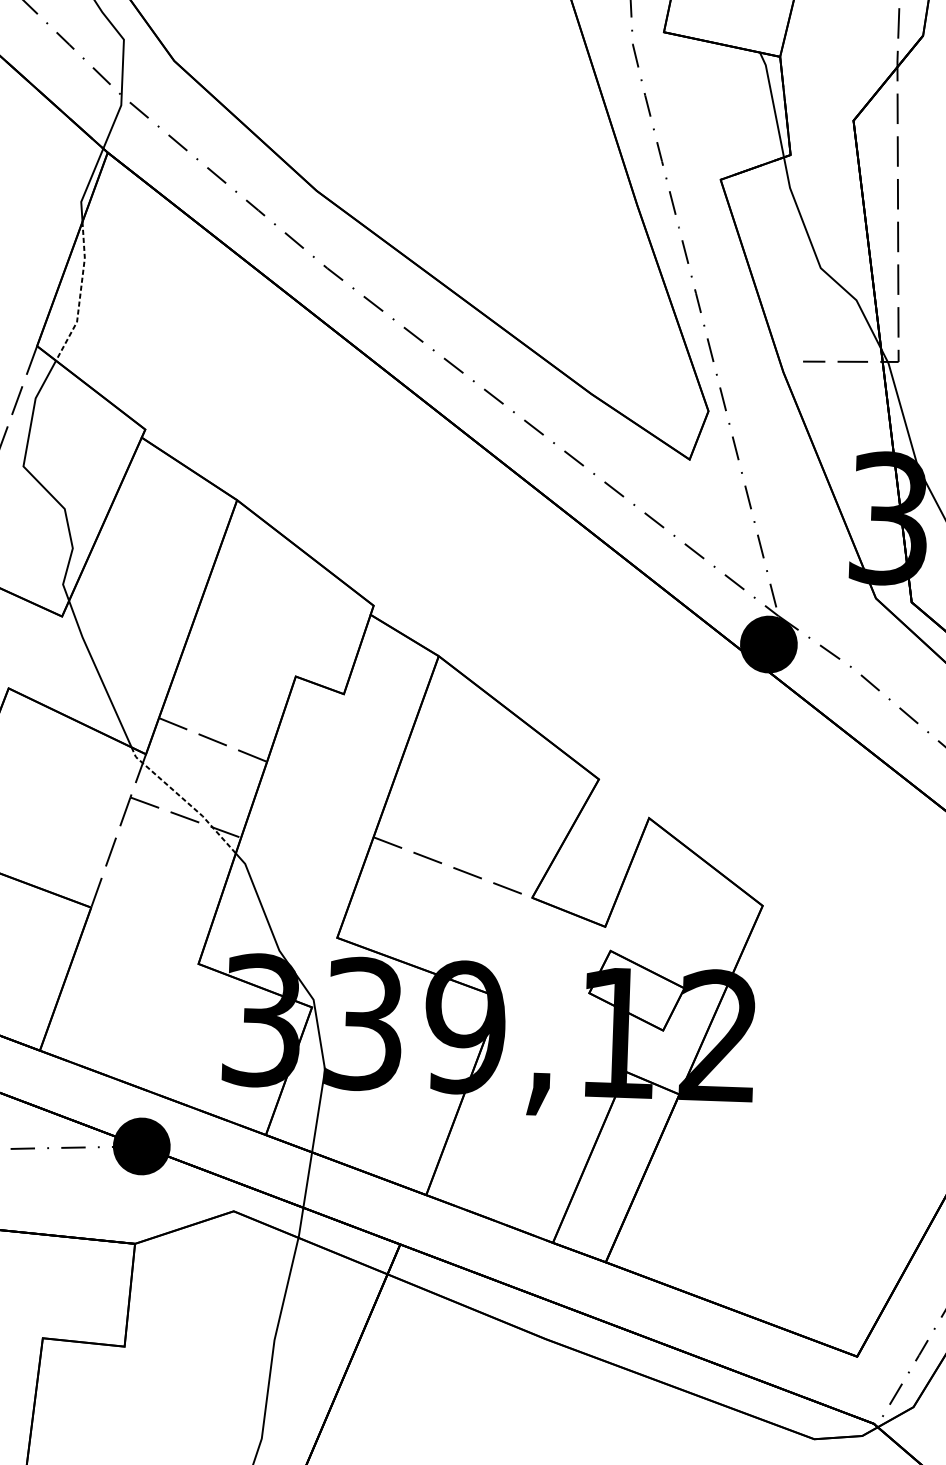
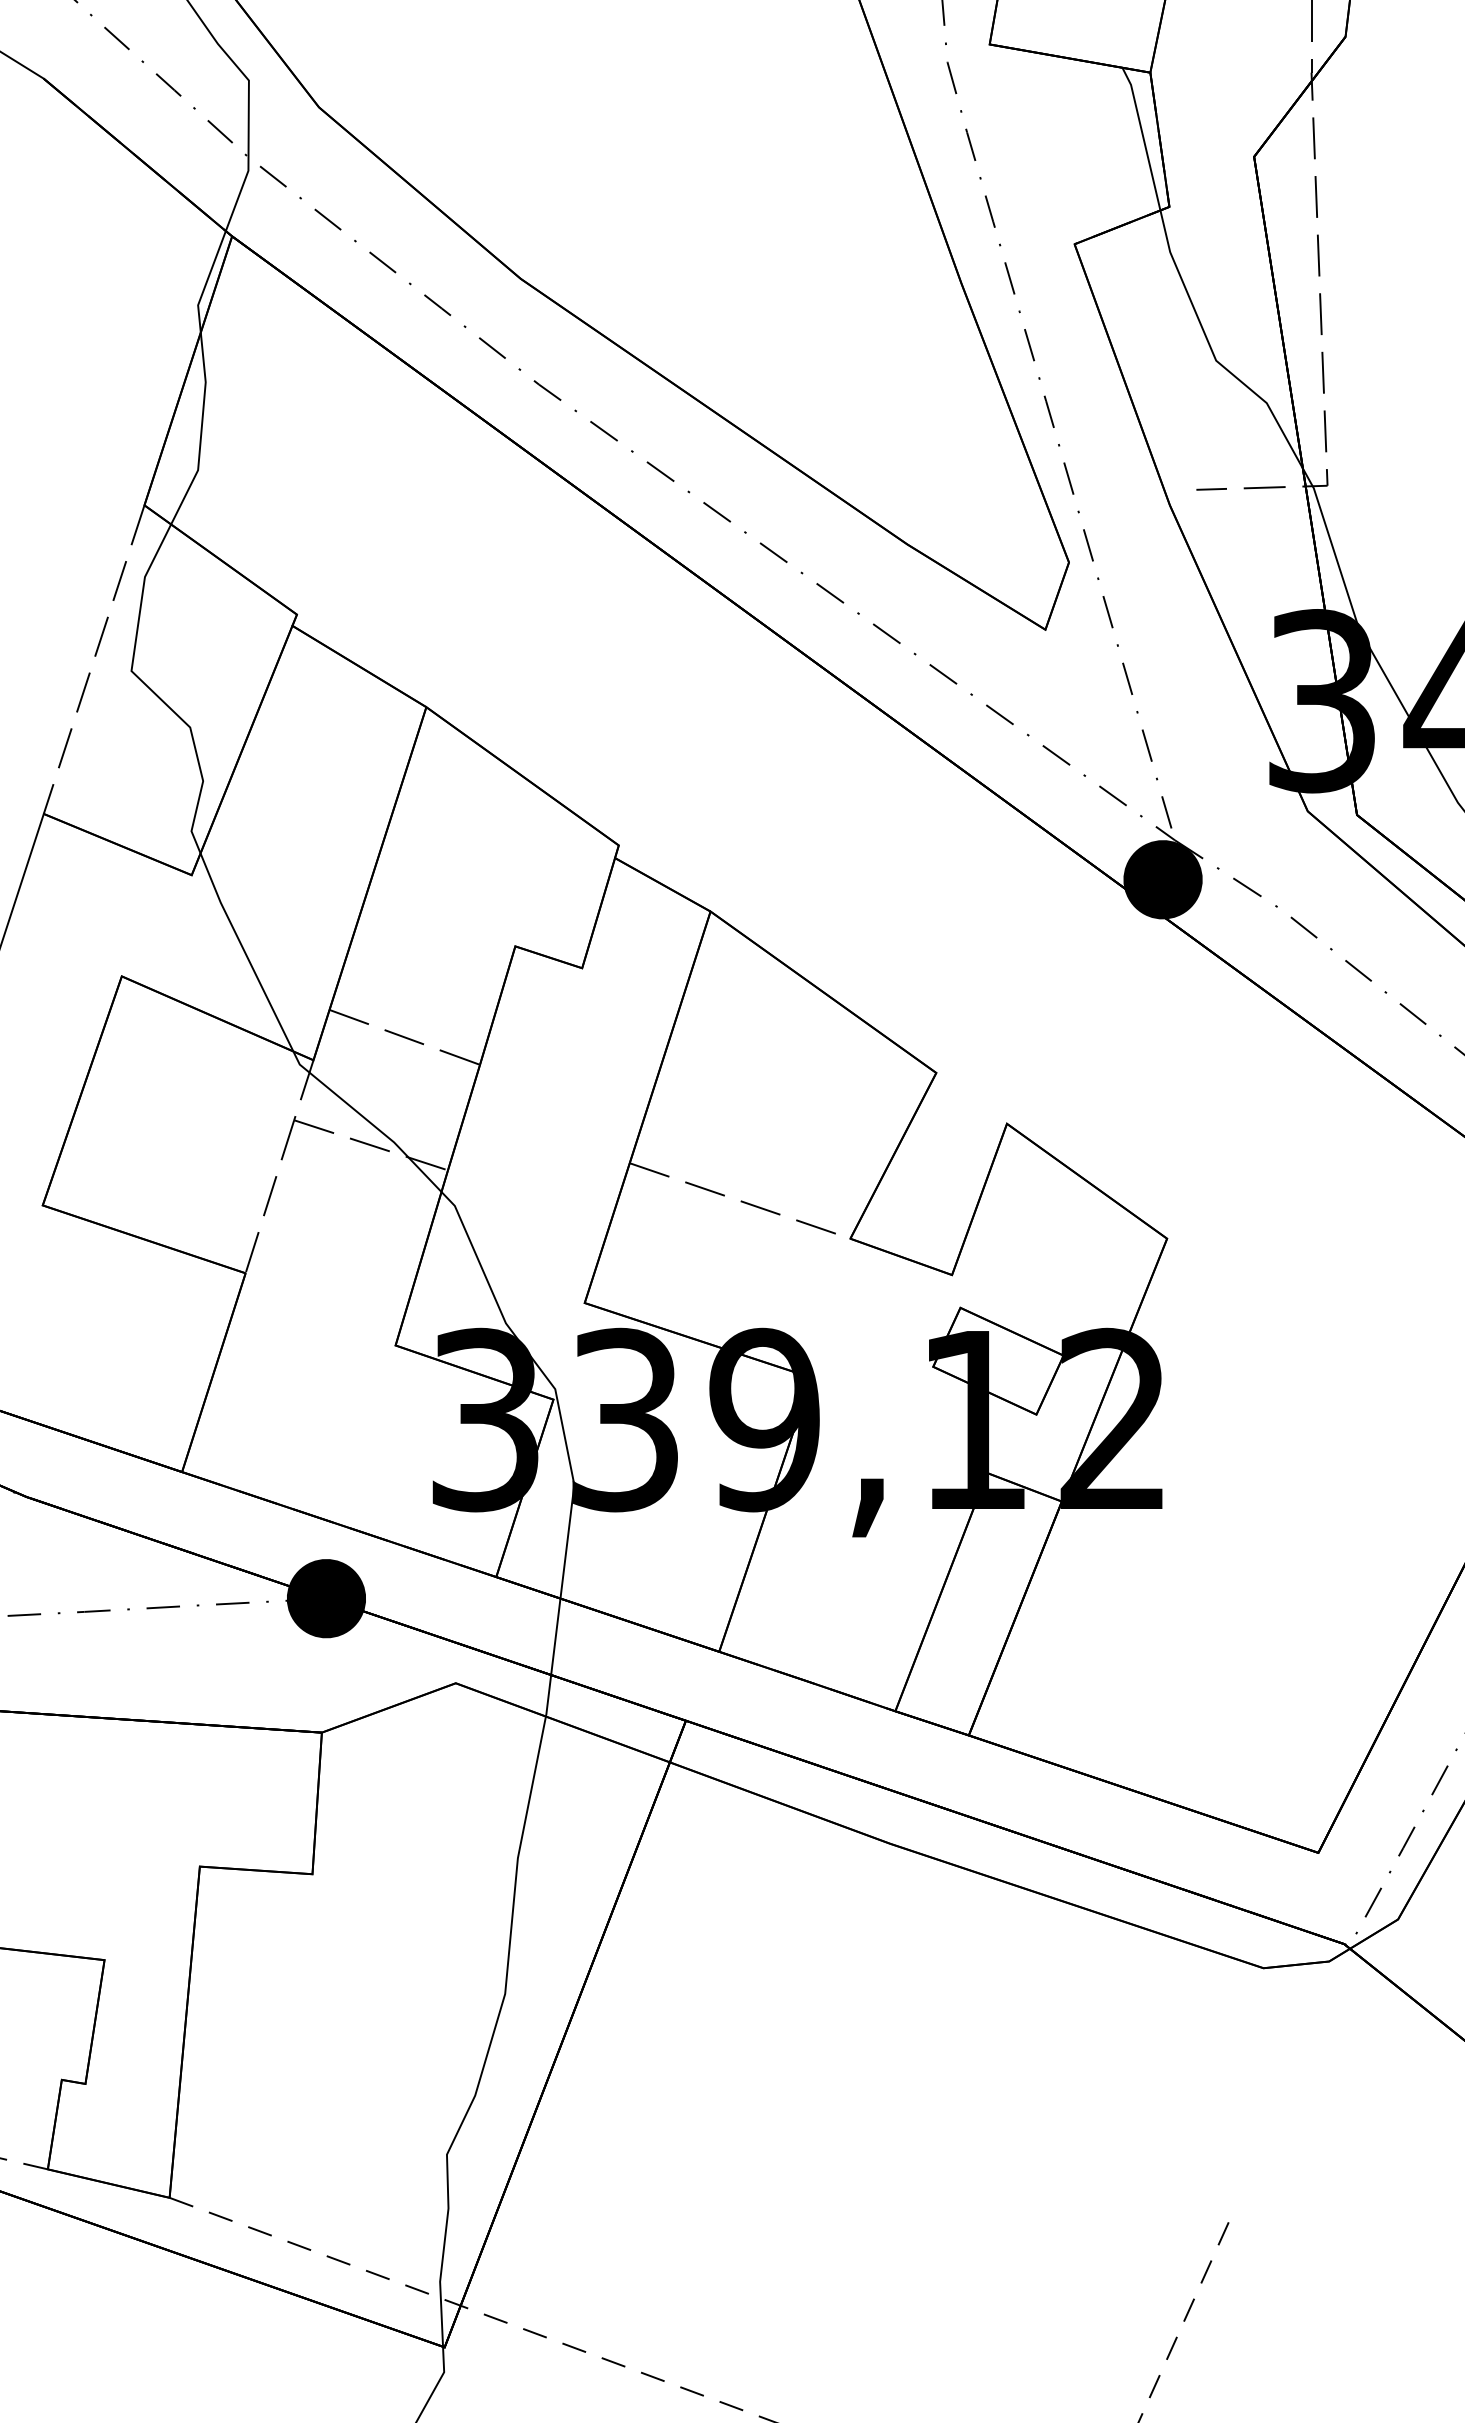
line: (80, 293) -> (201, 431), dashed -> solid
line: (184, 799) -> (368, 1120), dashed -> solid

